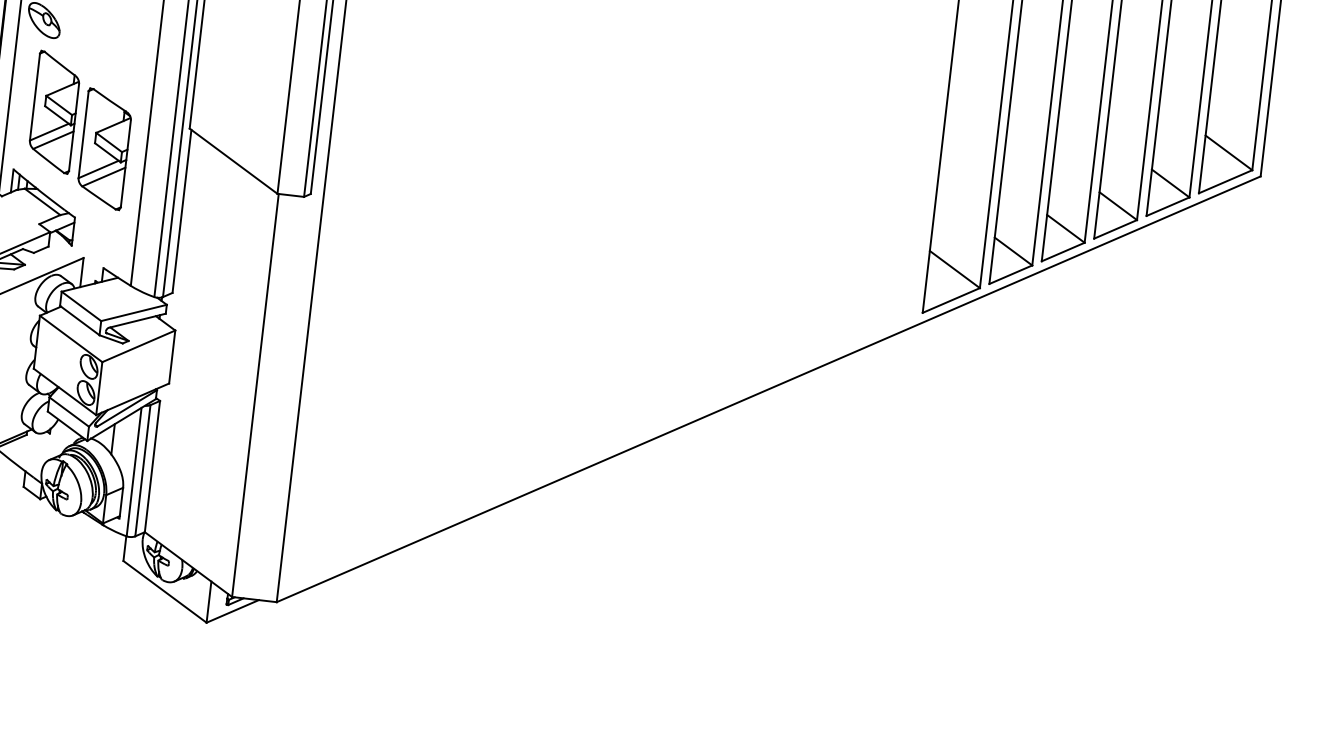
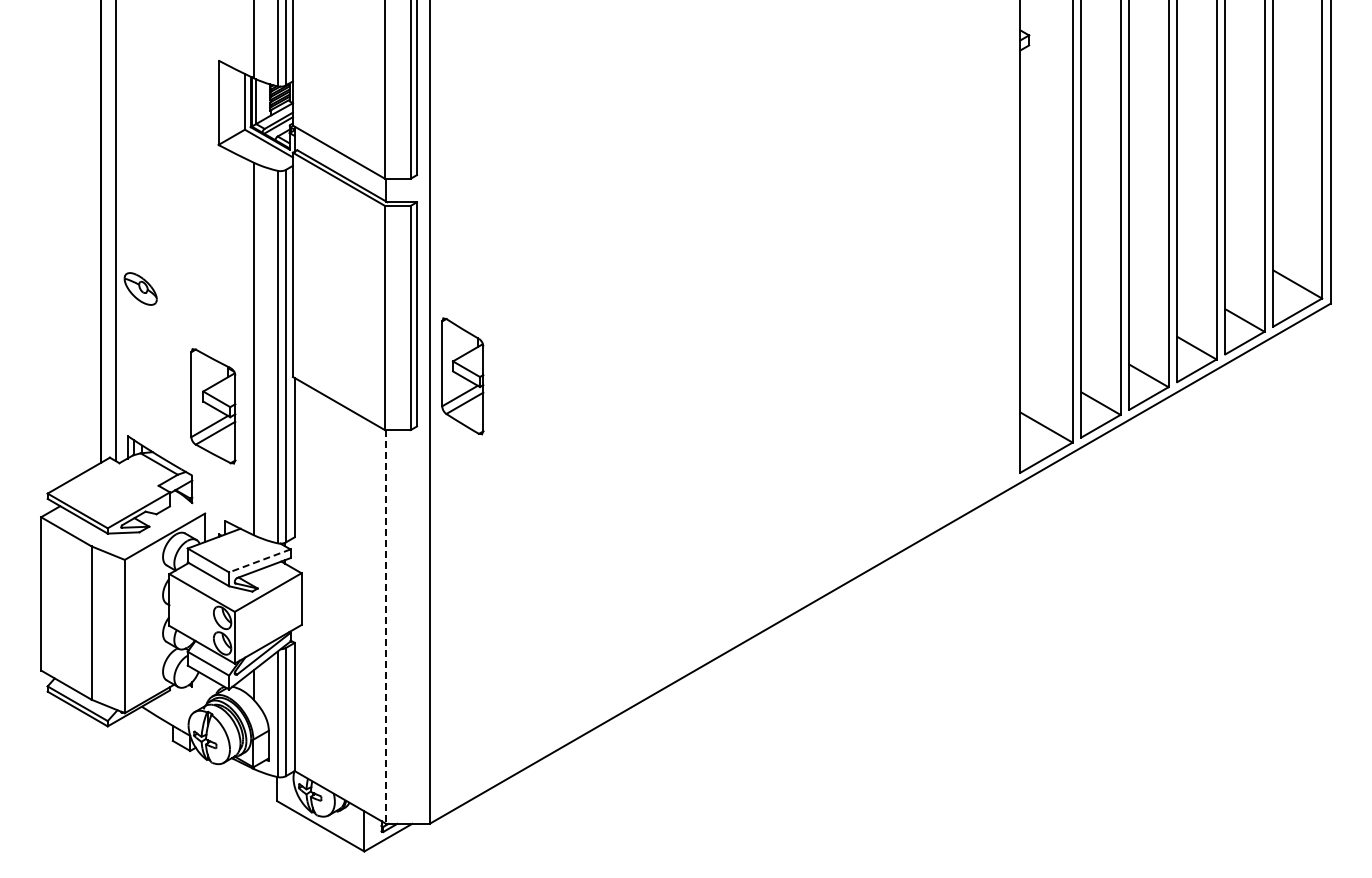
part: (54, 112) -> (462, 376), moved
line: (133, 312) -> (259, 560), solid -> dashed
line: (255, 395) -> (386, 626), solid -> dashed

